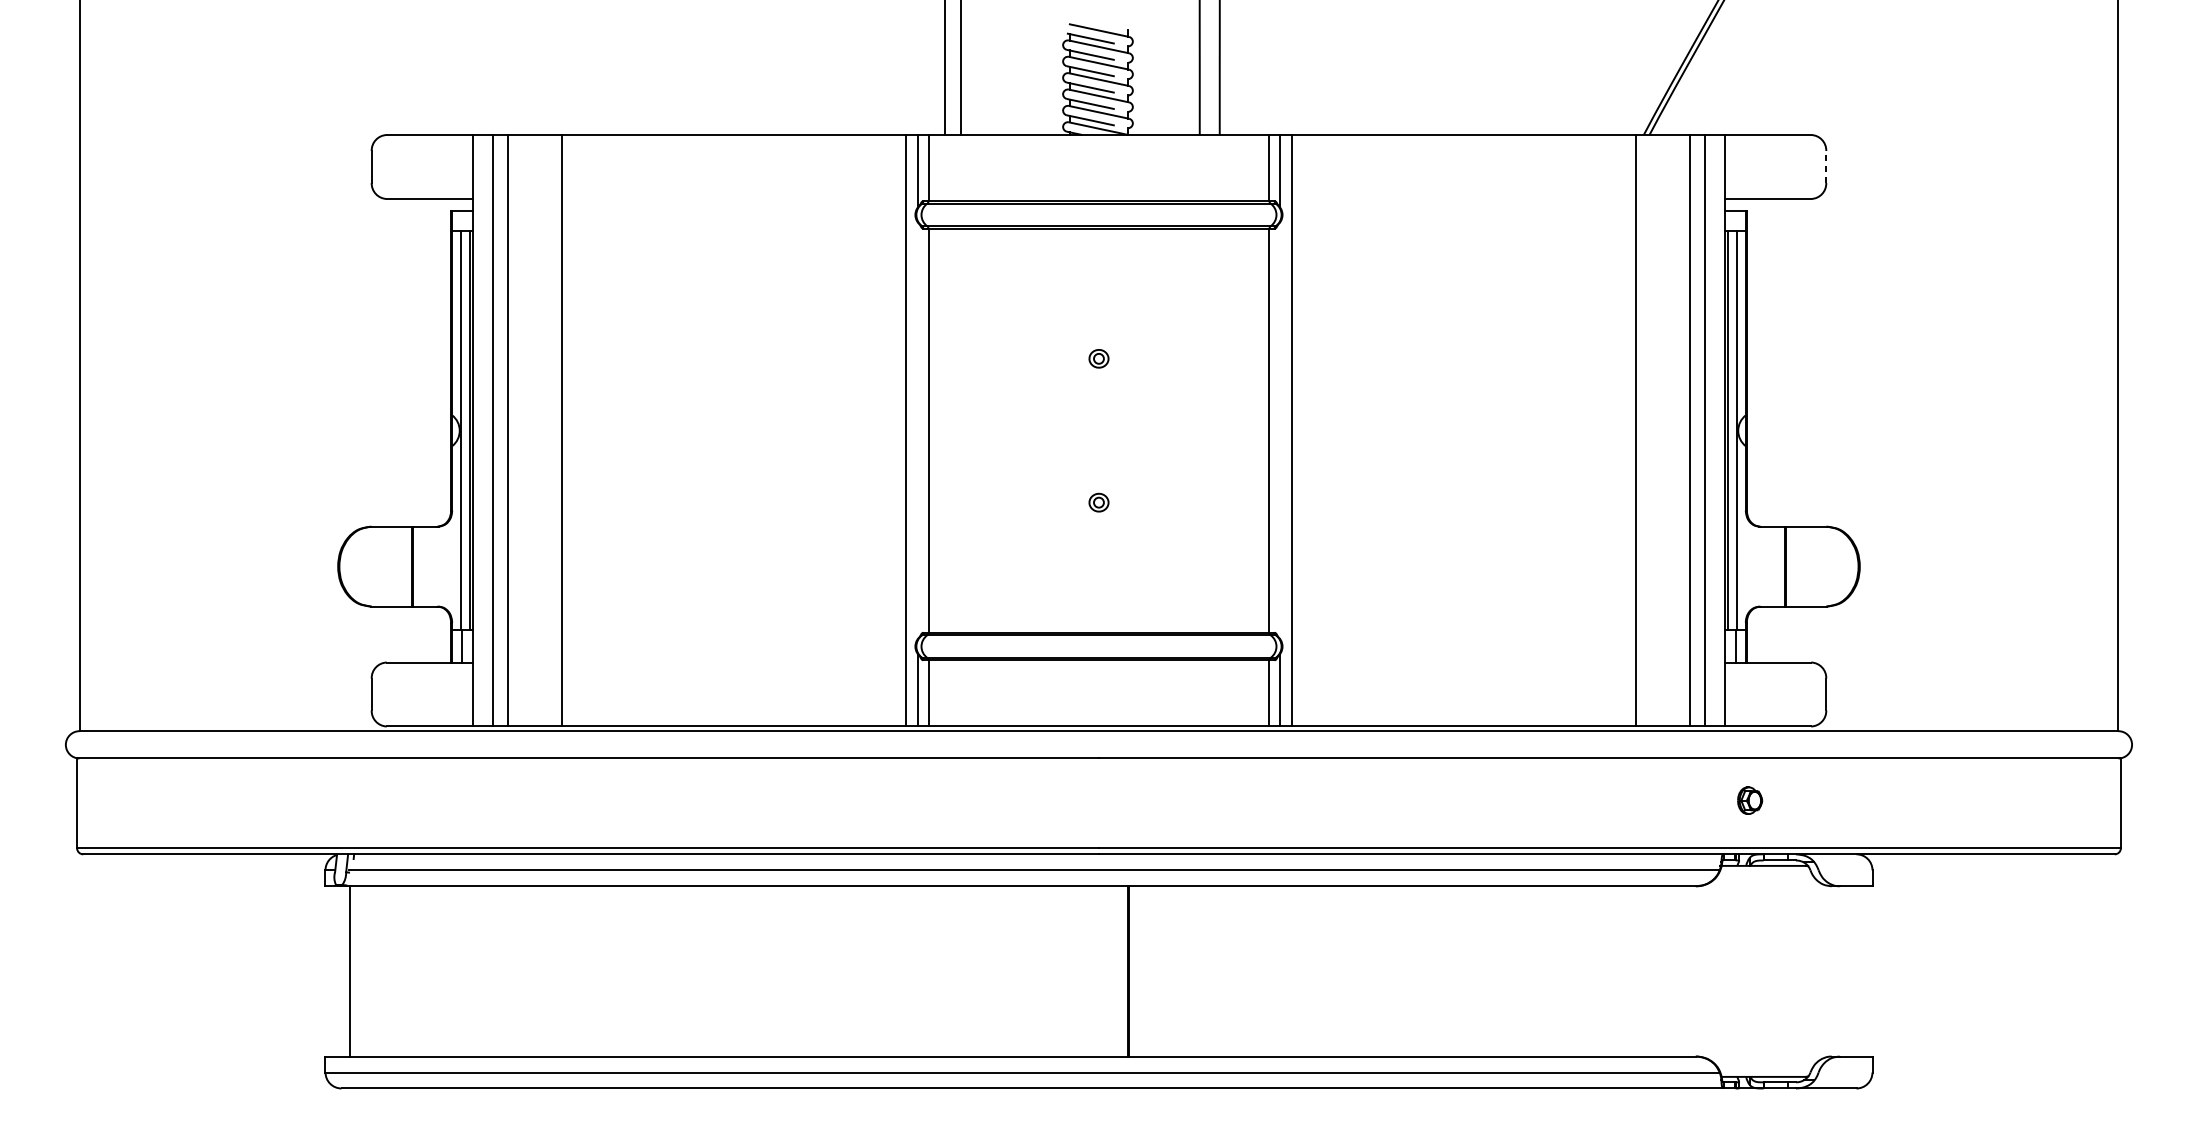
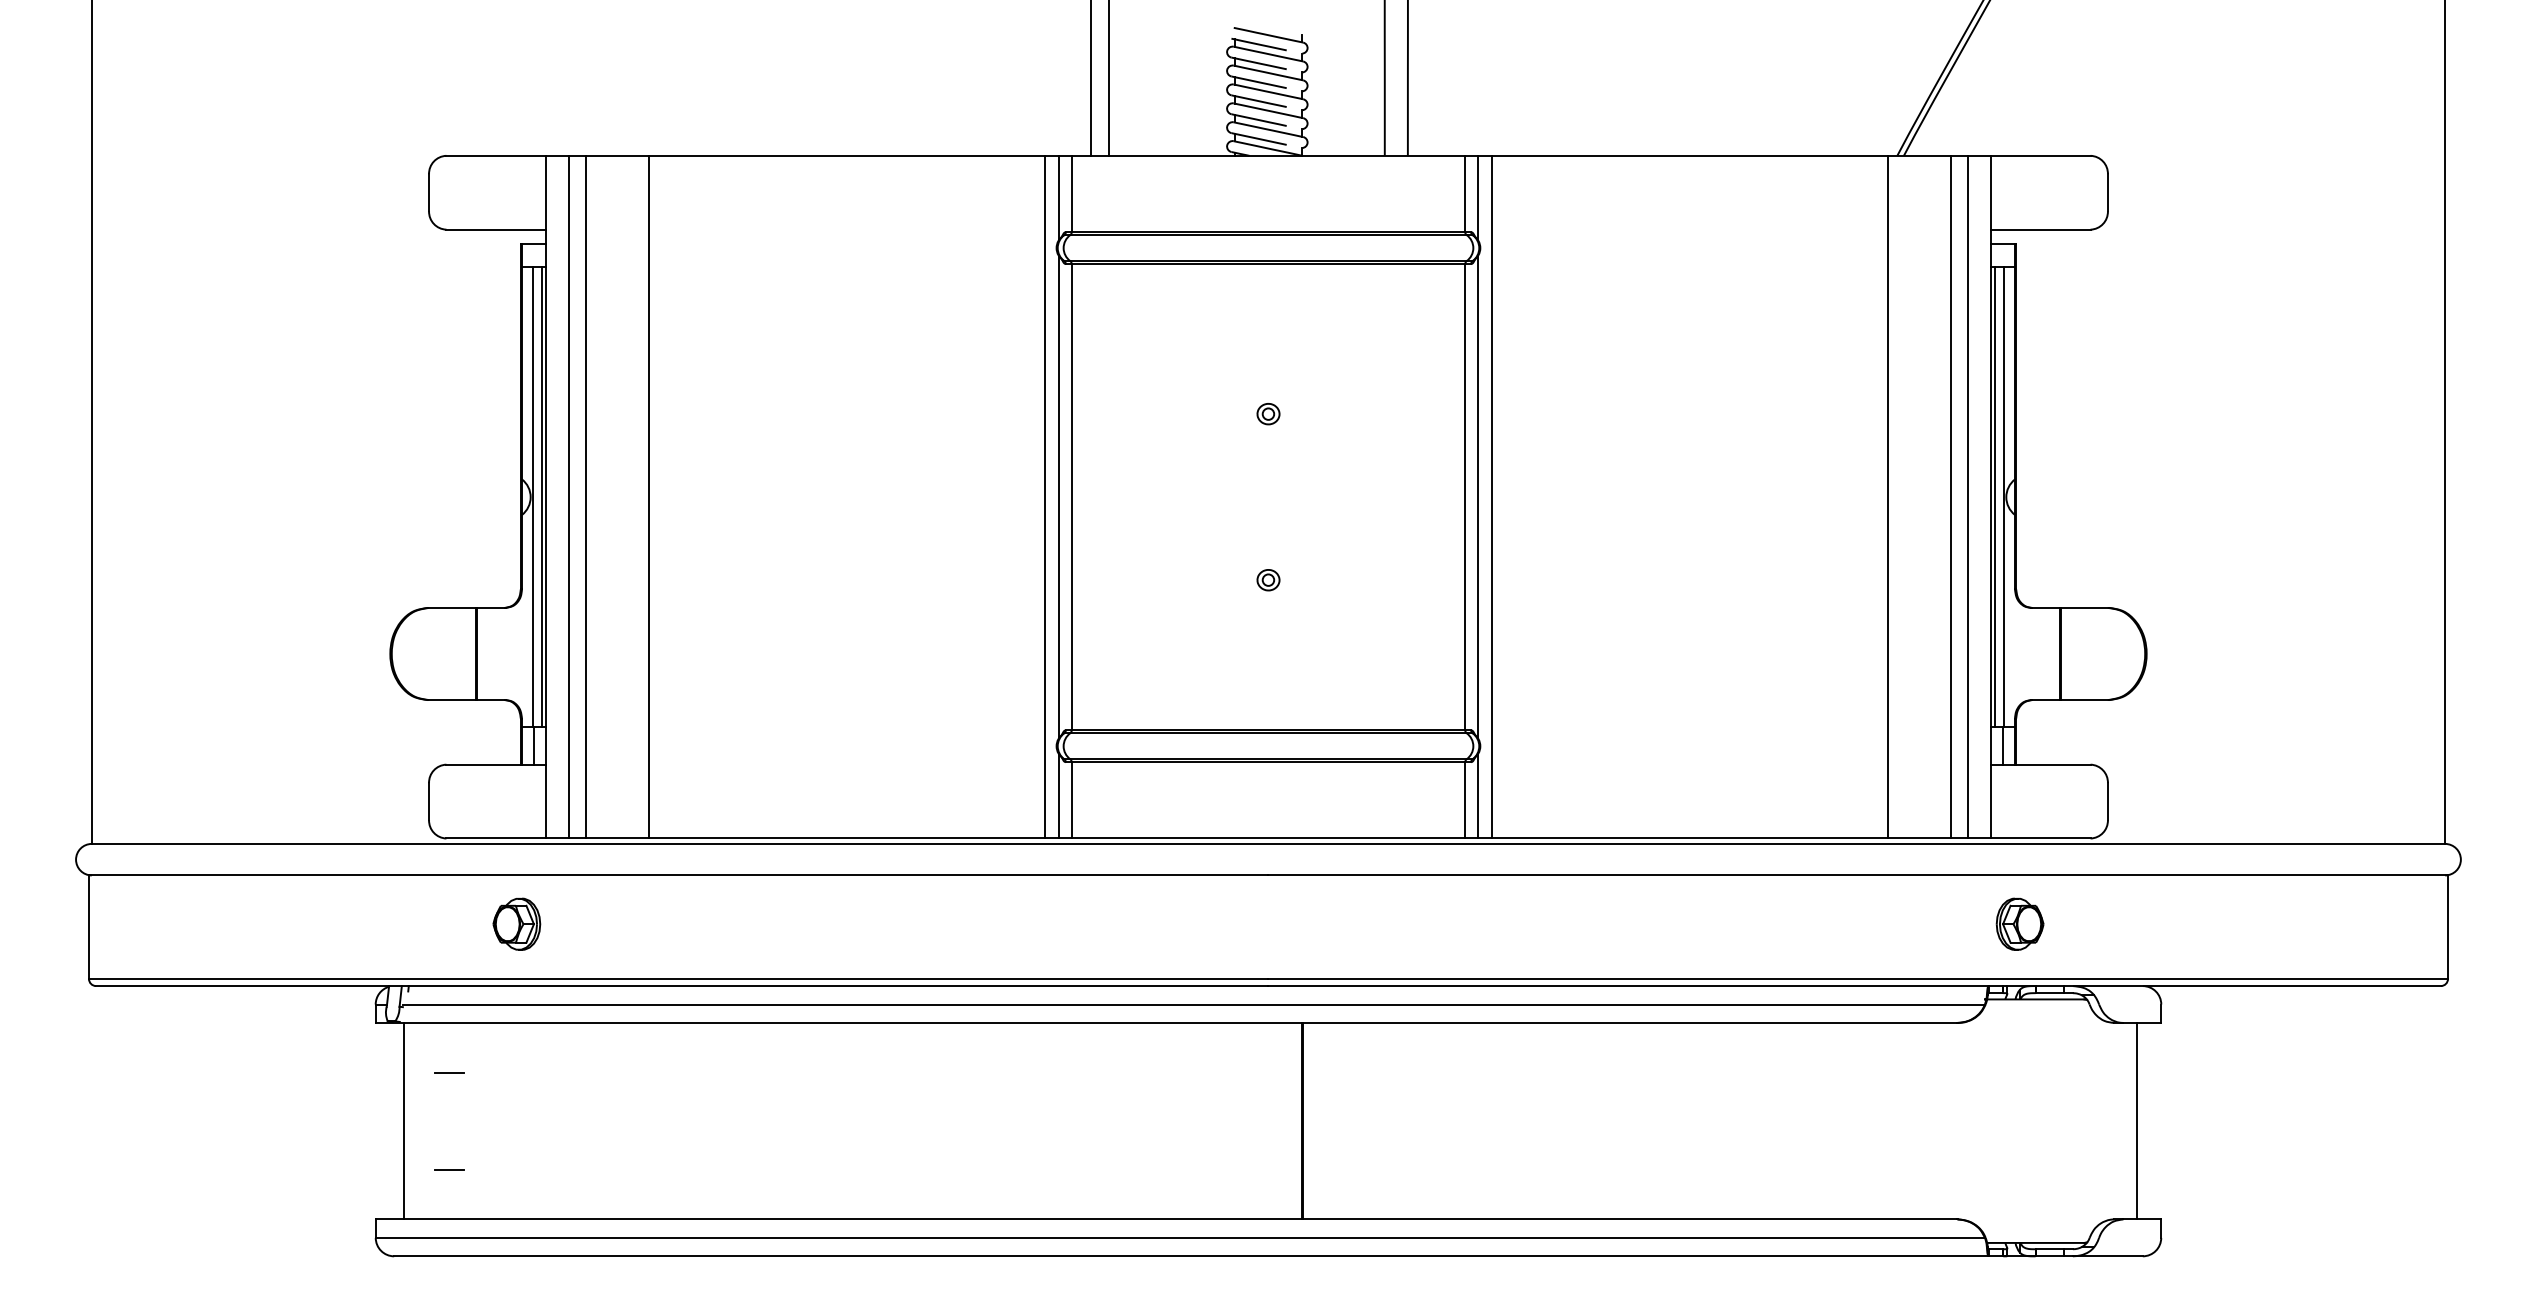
line: (1825, 166) -> (2107, 192), dashed -> solid
line: (917, 430) -> (1059, 496), added
line: (1280, 430) -> (1477, 496), added
part: (447, 800) -> (516, 923), added
part: (1749, 800) -> (2019, 923), size x1.67
line: (389, 929) -> (449, 1072), added
line: (1851, 970) -> (2136, 1120), added
line: (389, 1013) -> (449, 1169), added

